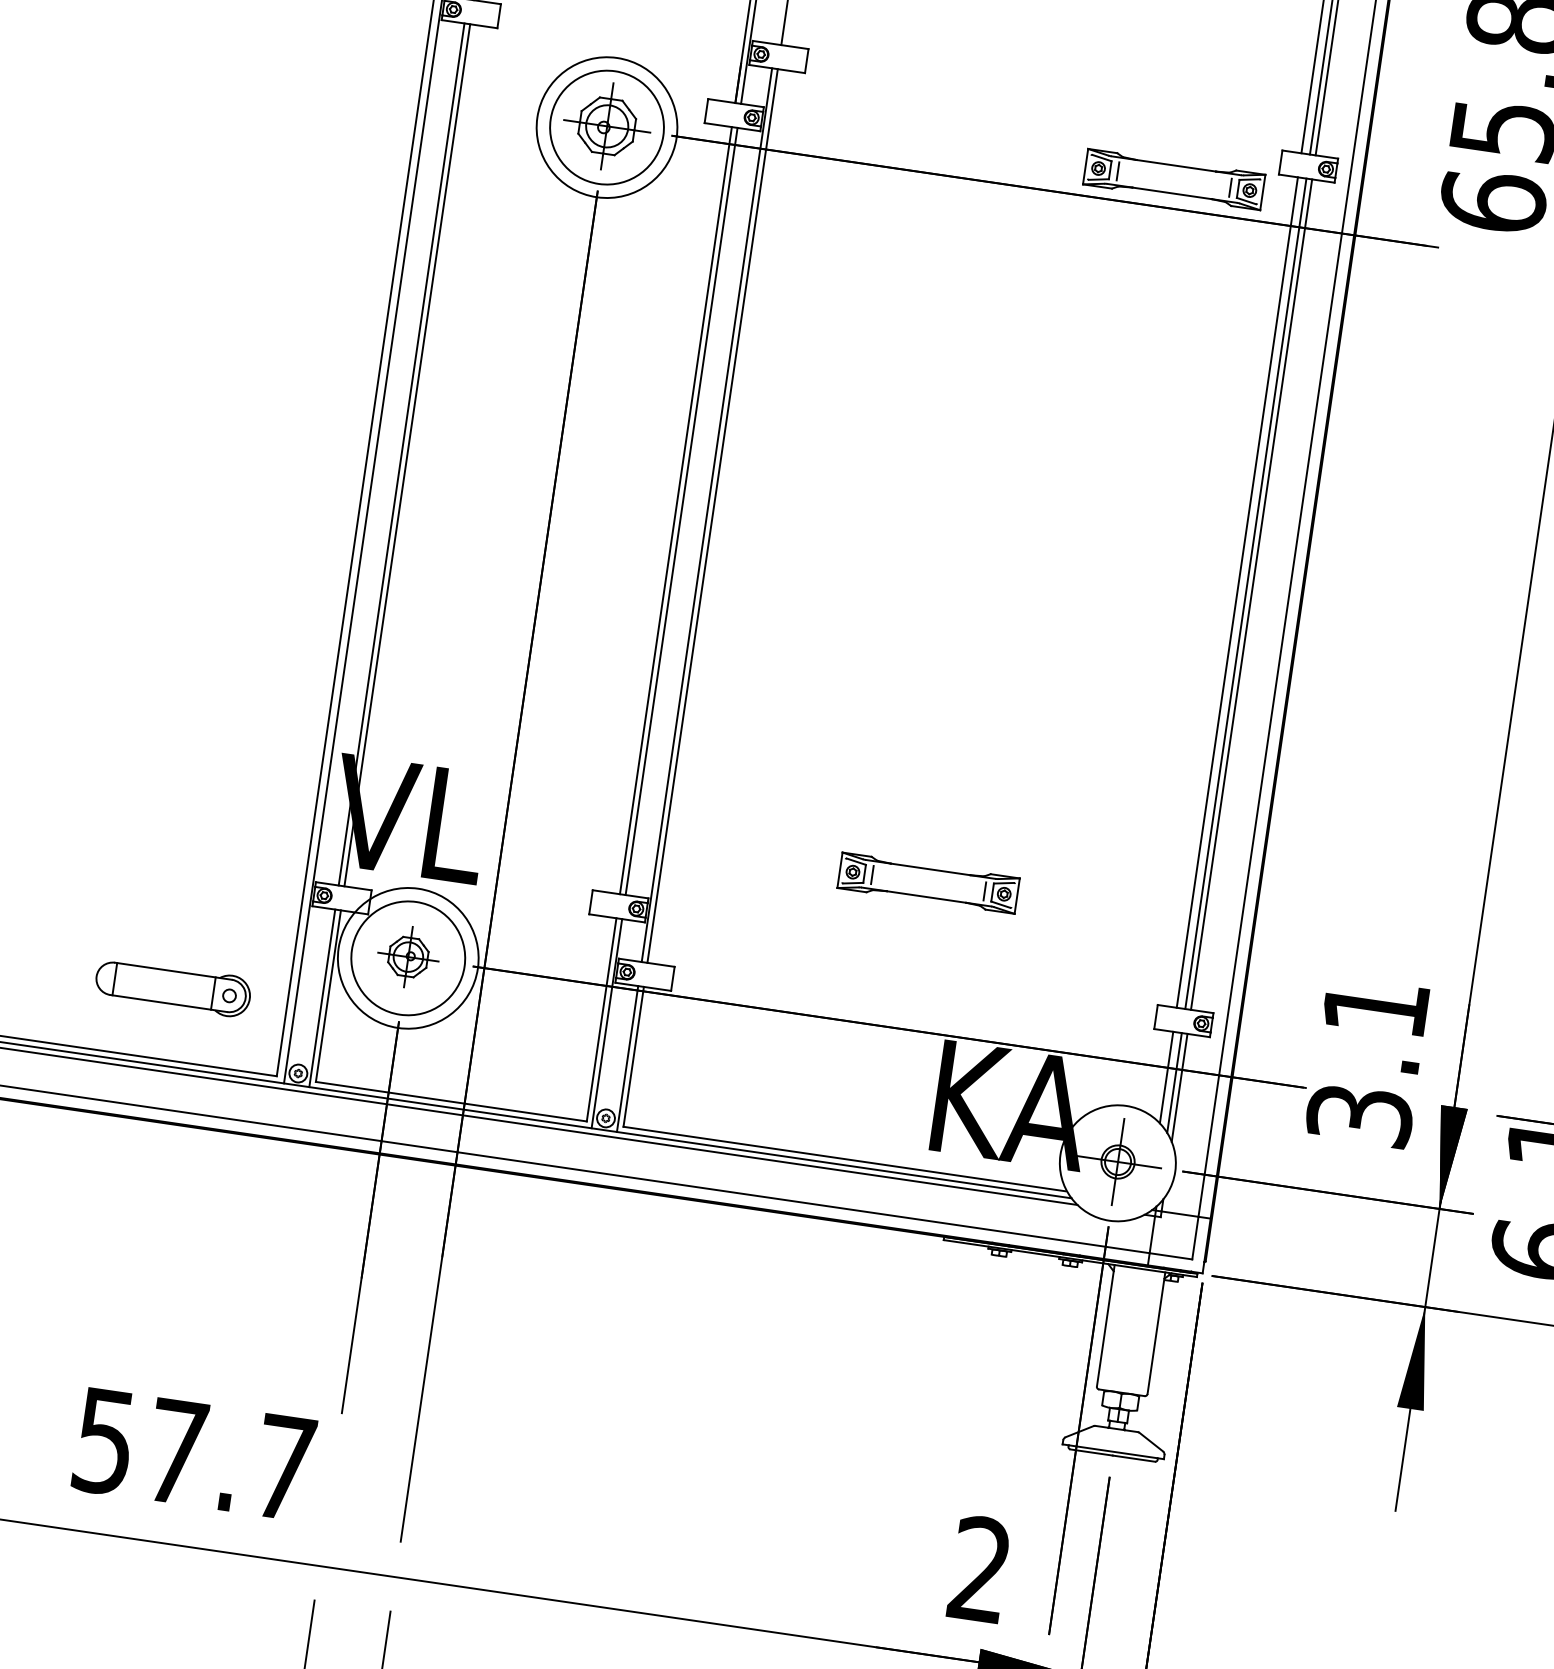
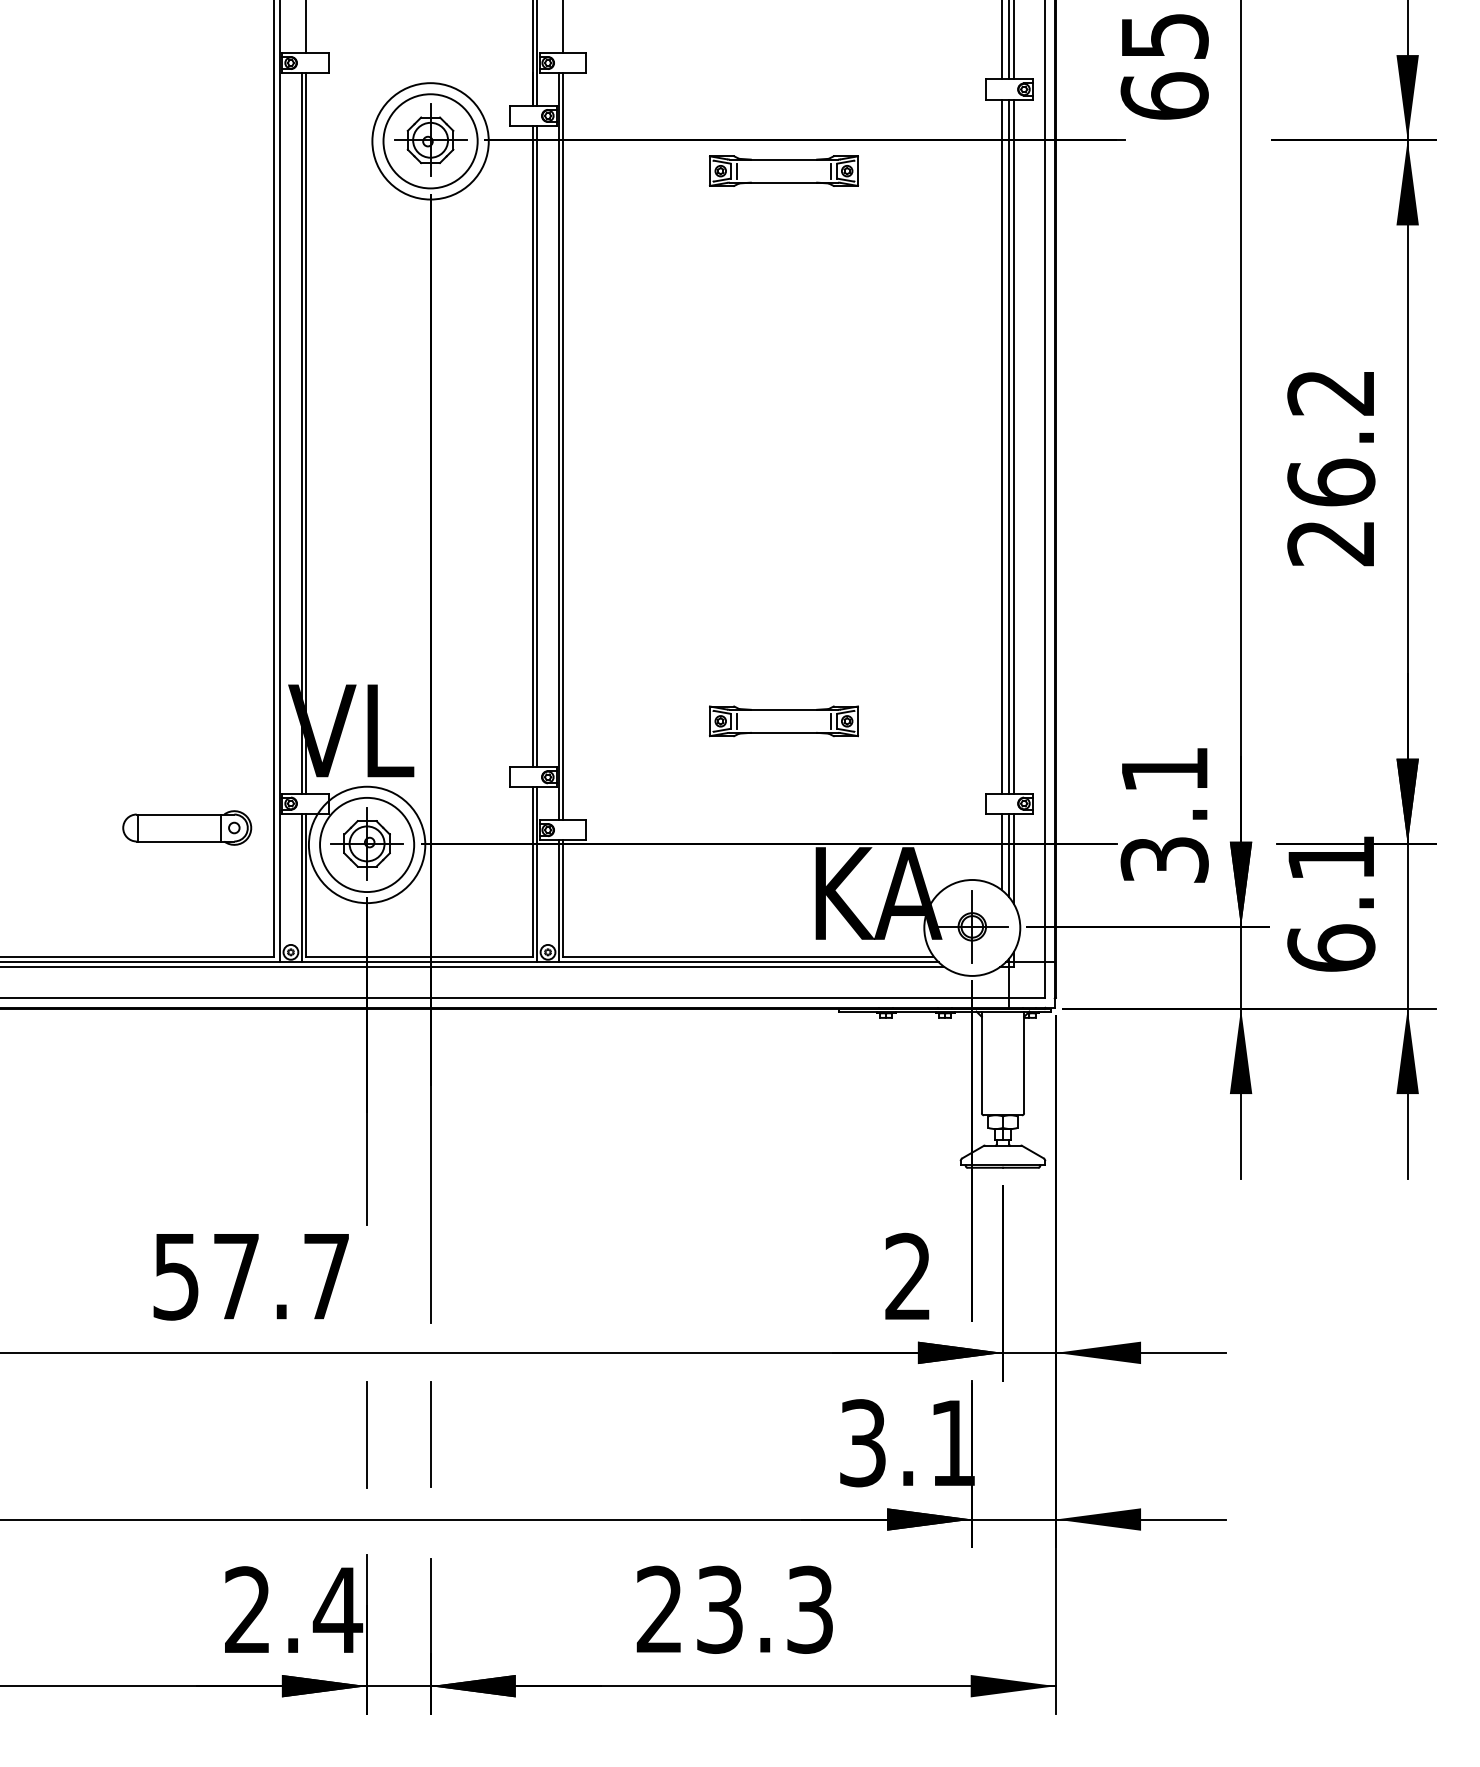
part: (1173, 178) -> (783, 170), moved
part: (407, 956) -> (366, 843), size x1.43
part: (173, 987) -> (187, 827), moved

